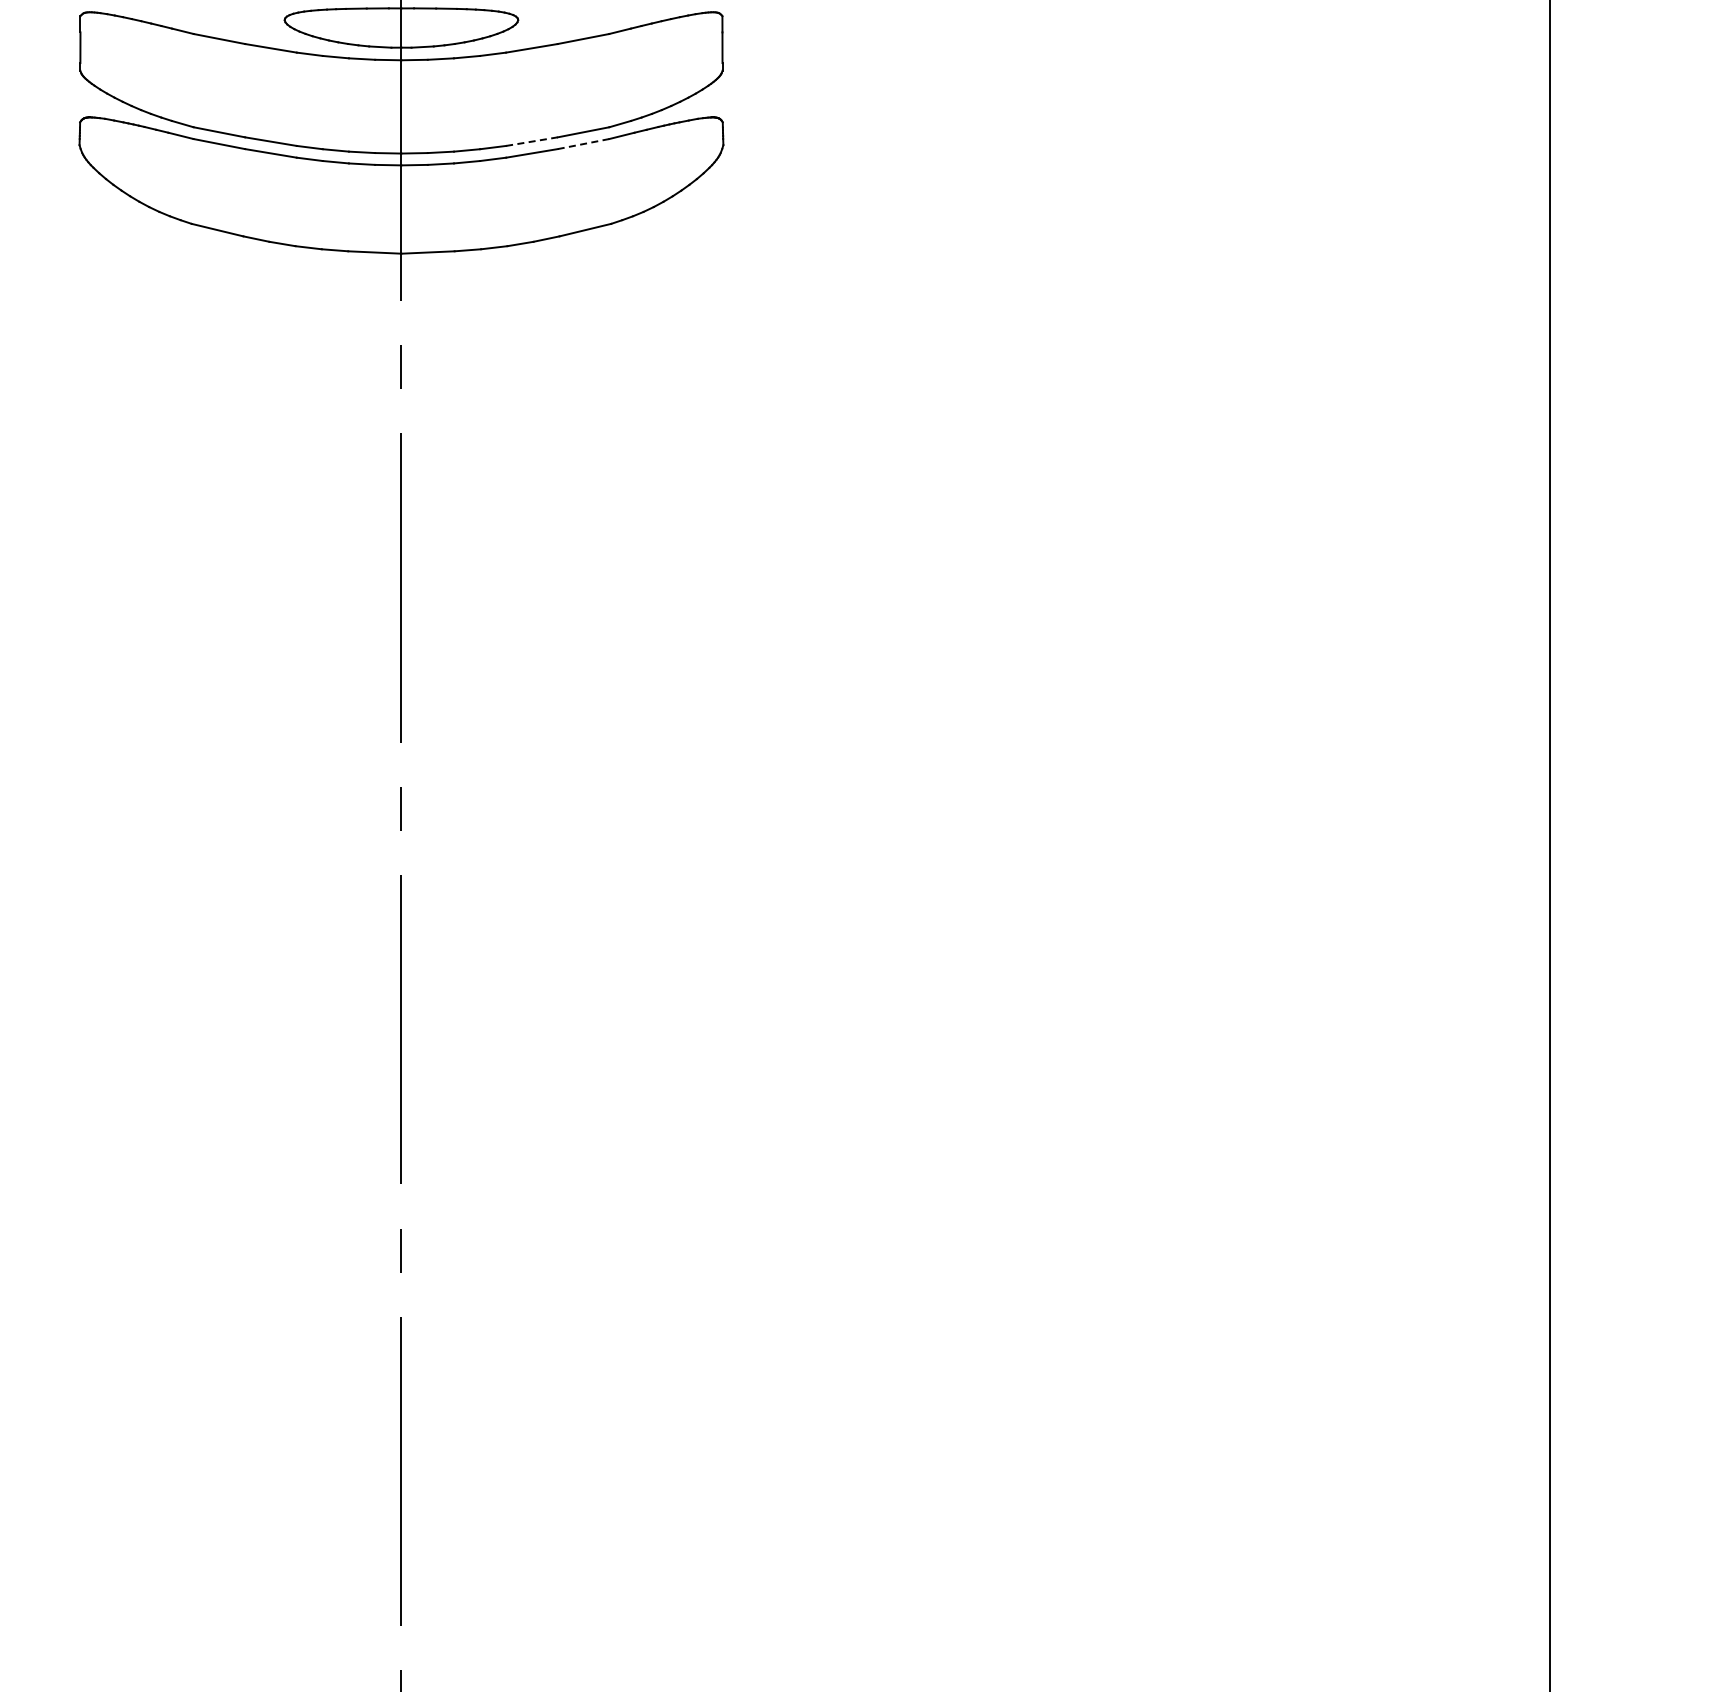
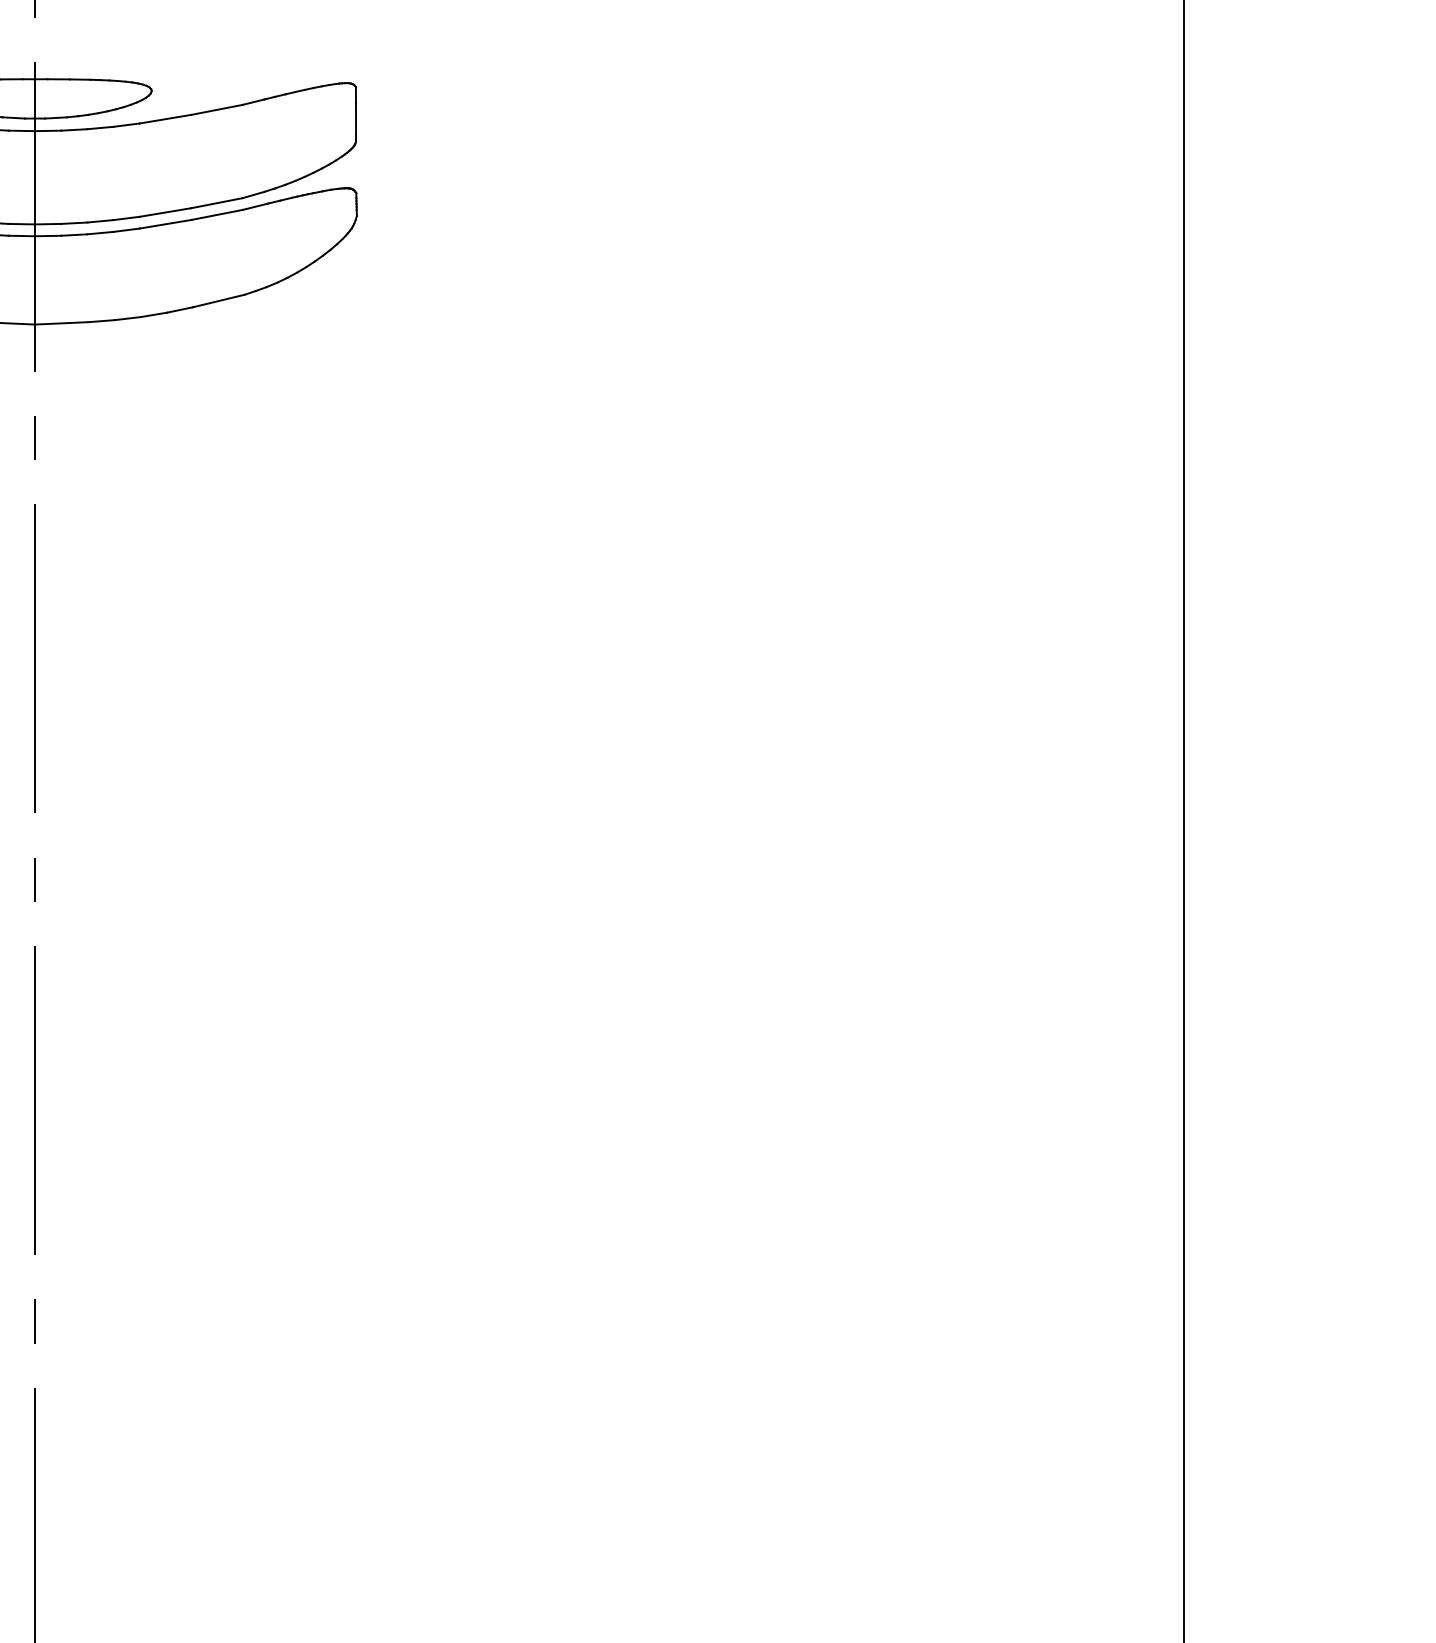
line: (532, 141) -> (166, 212), dashed -> solid
line: (583, 144) -> (217, 215), dashed -> solid

